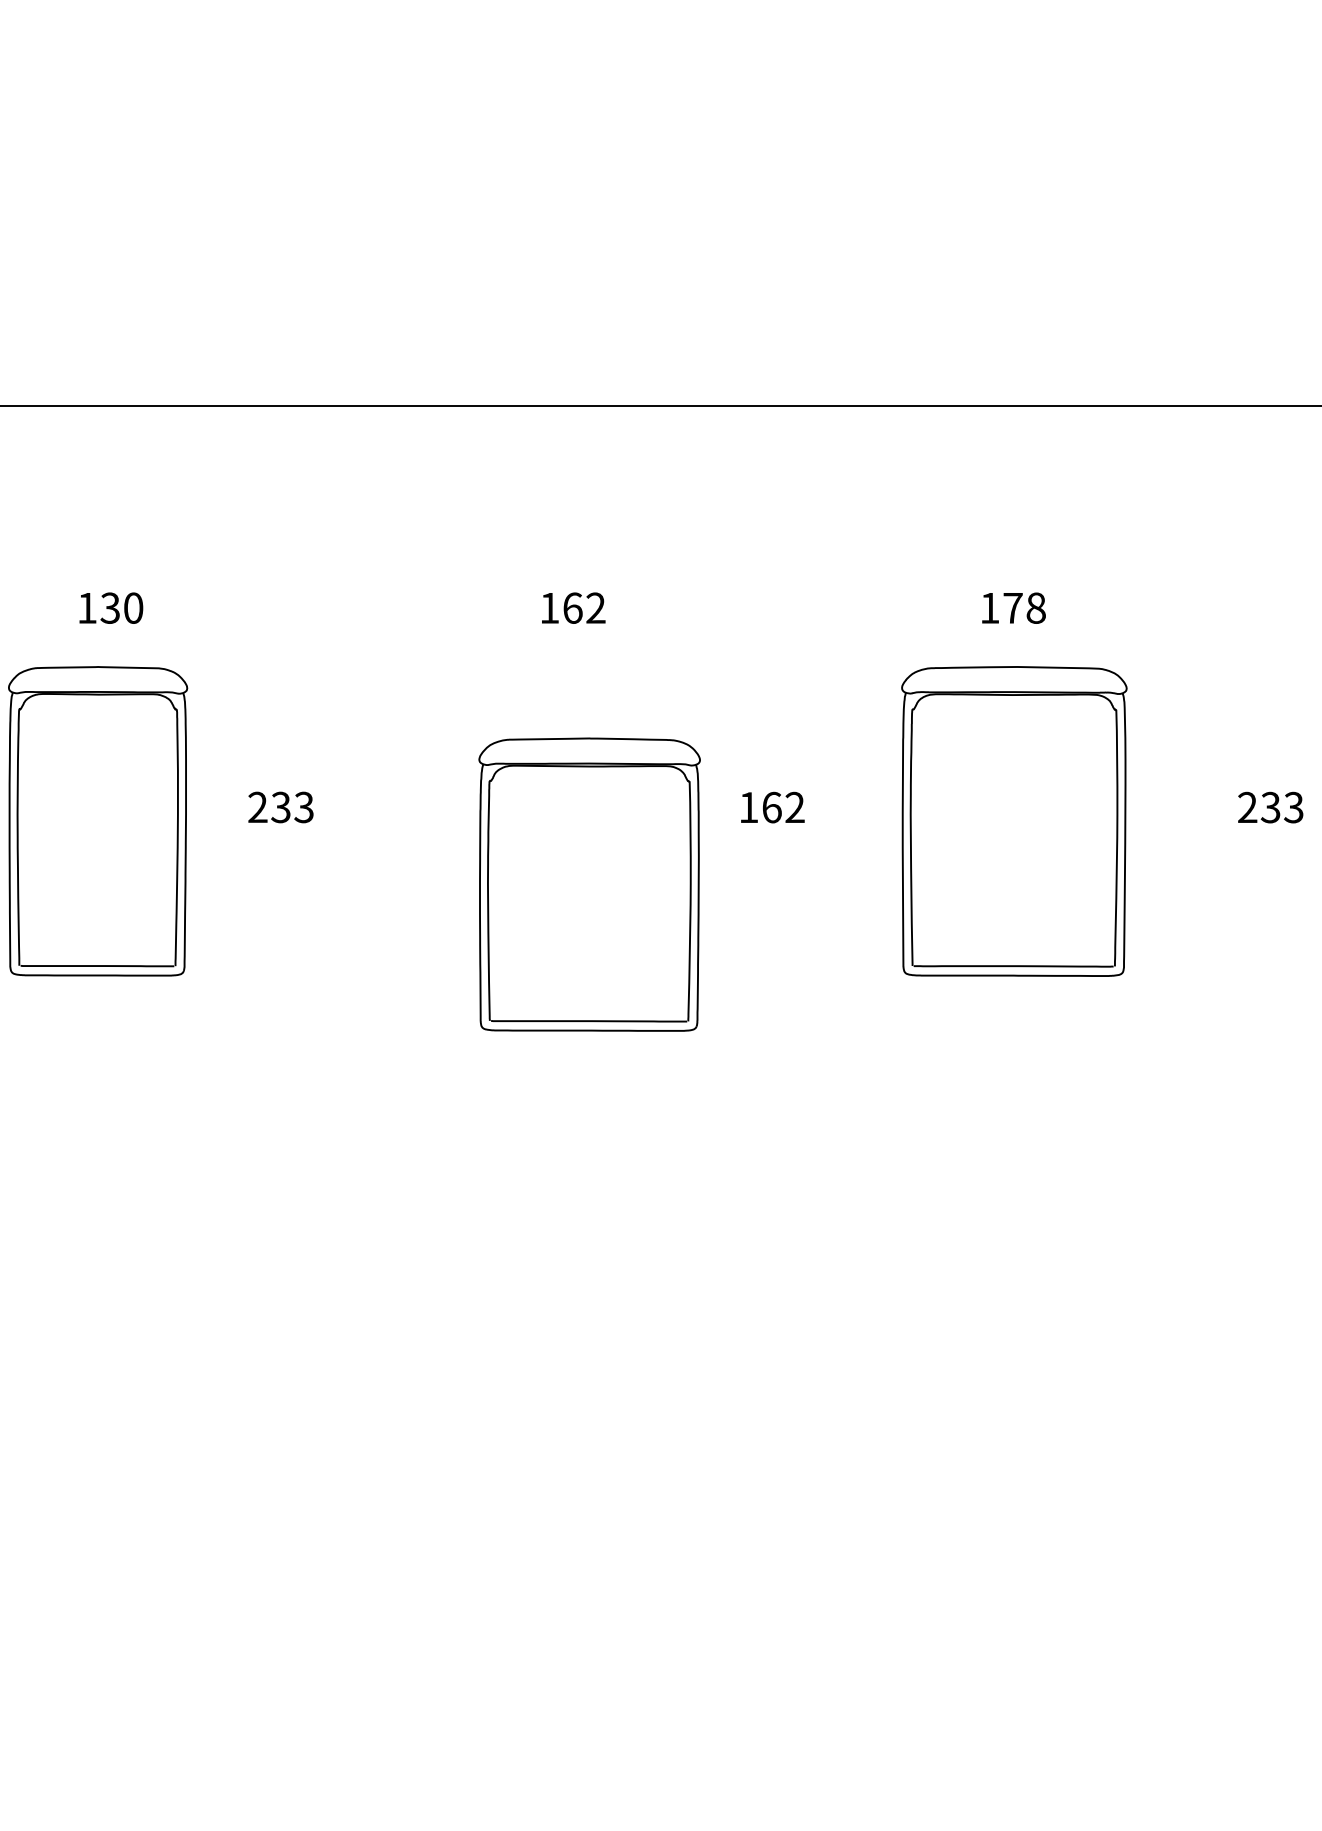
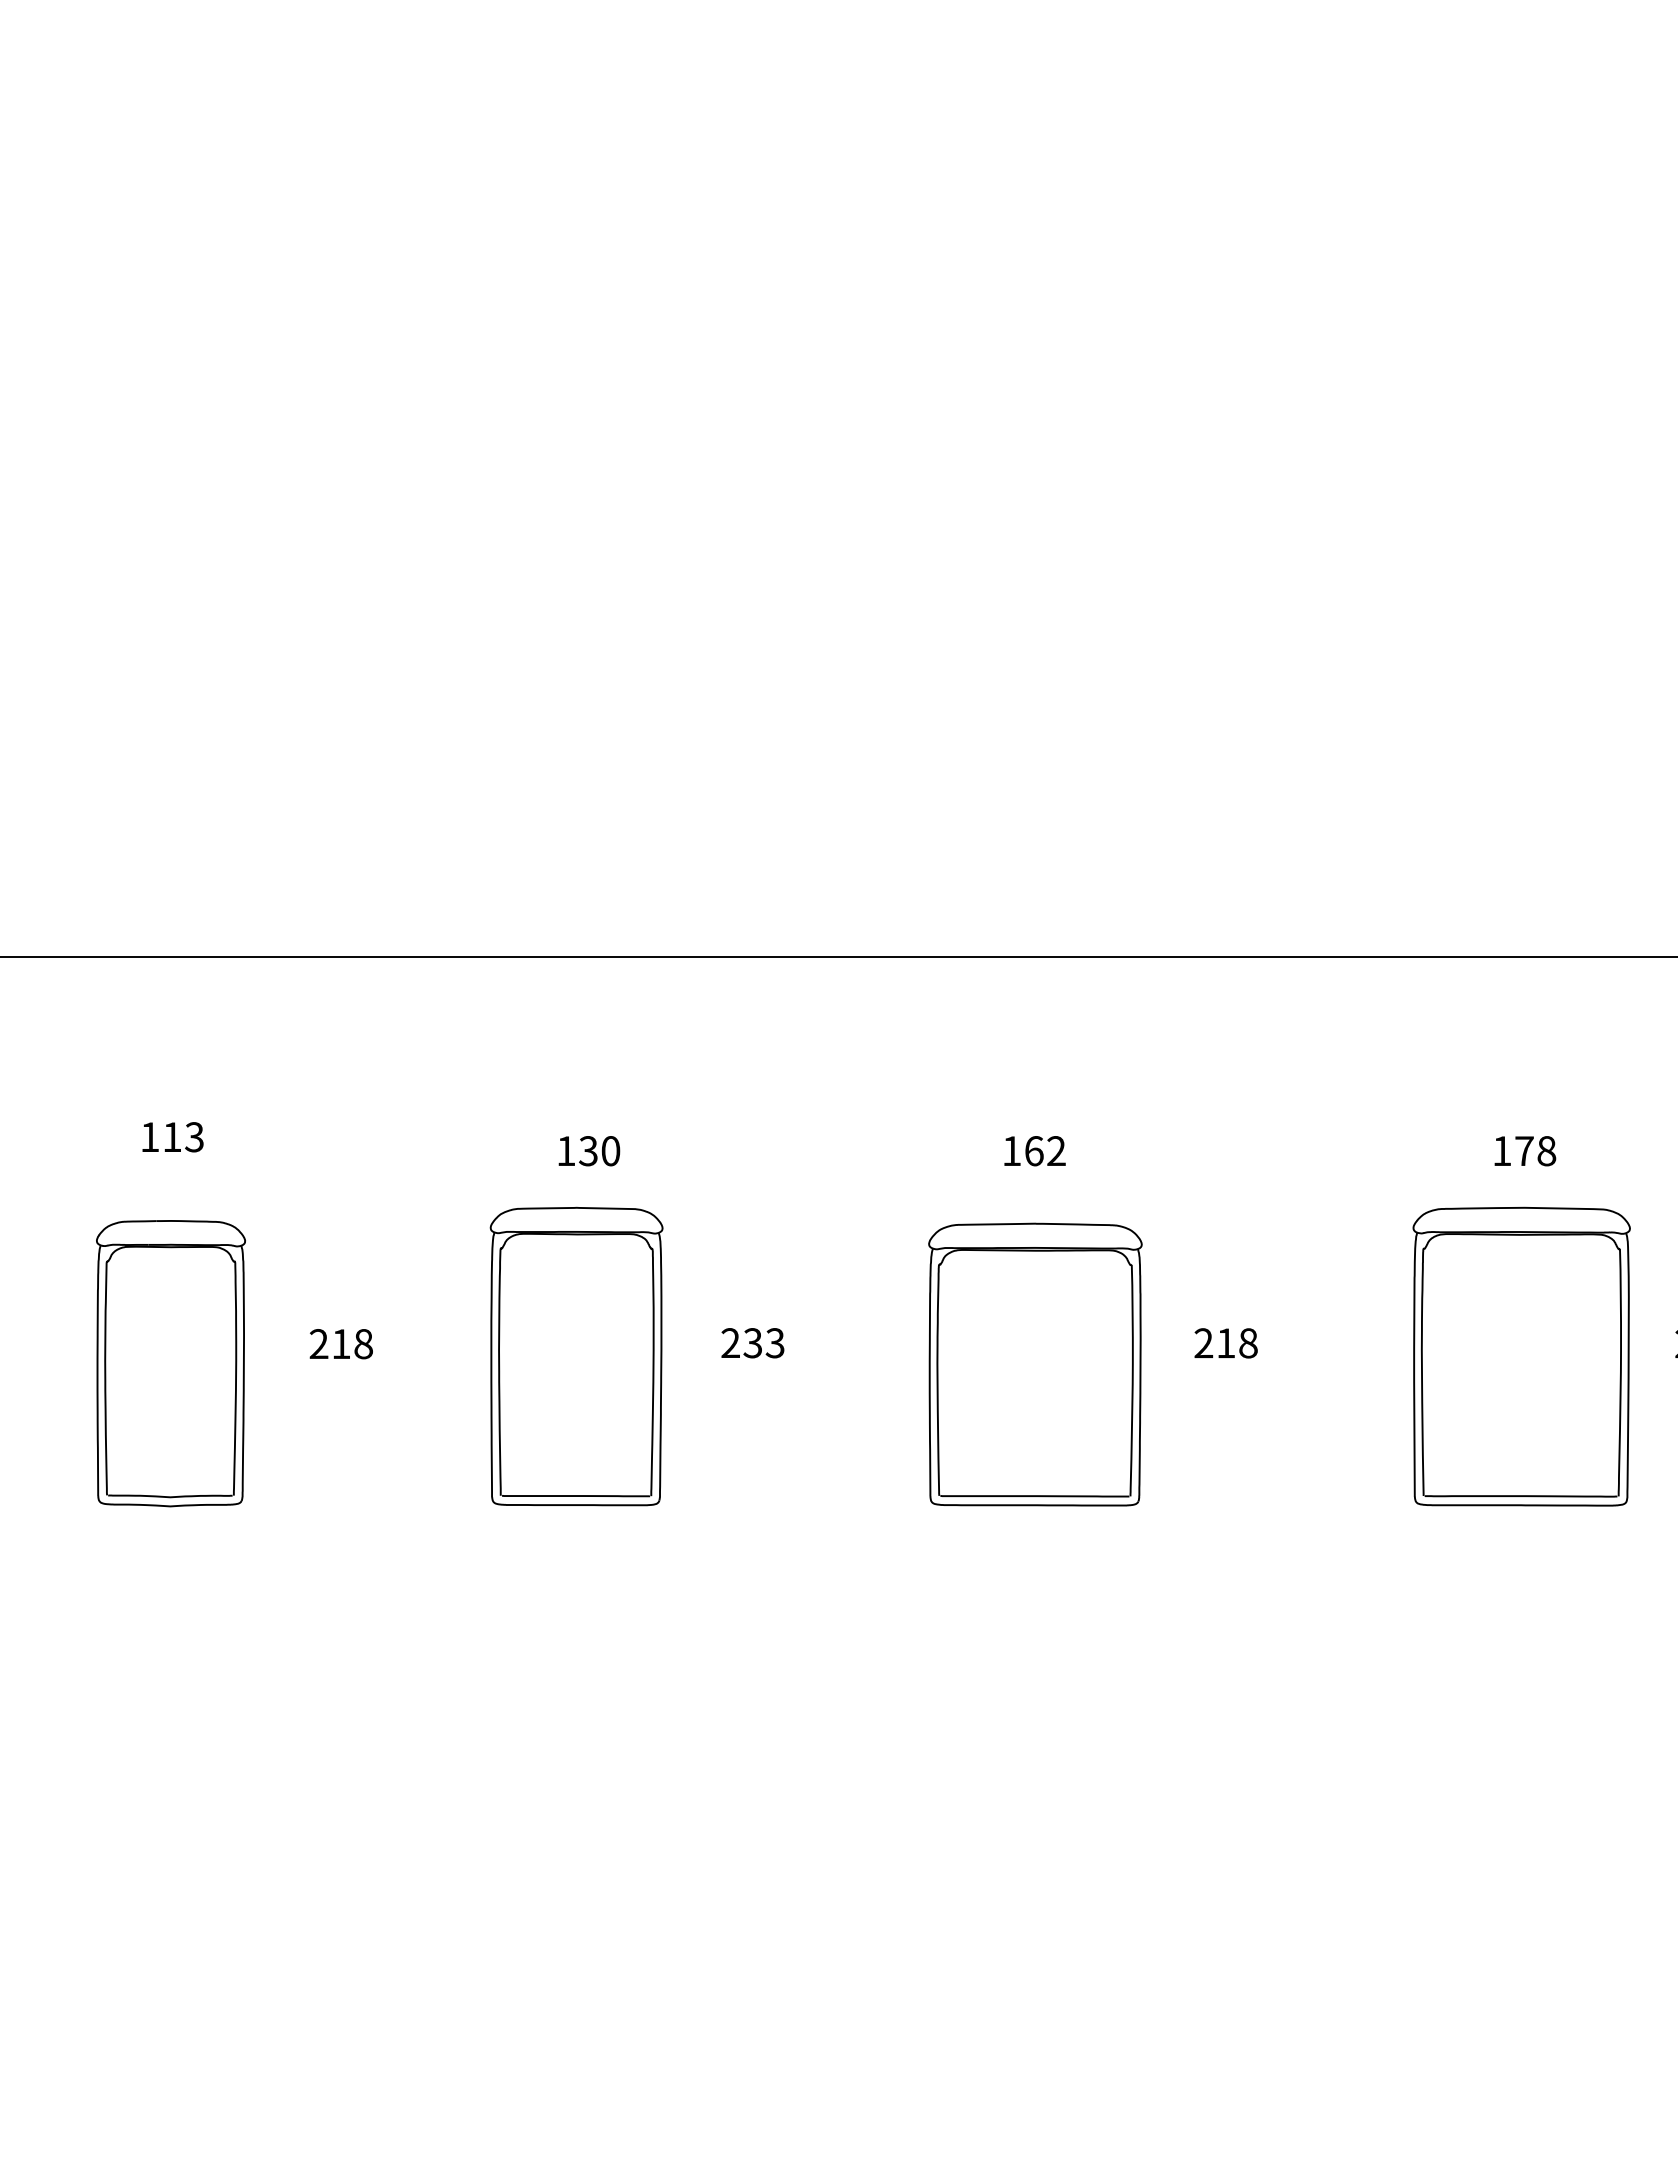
text: (1014, 608) -> (1525, 1151), moved
text: (771, 807) -> (1225, 1343), 162 -> 218
part: (1014, 821) -> (1521, 1356), moved
part: (589, 884) -> (1035, 1364), moved

